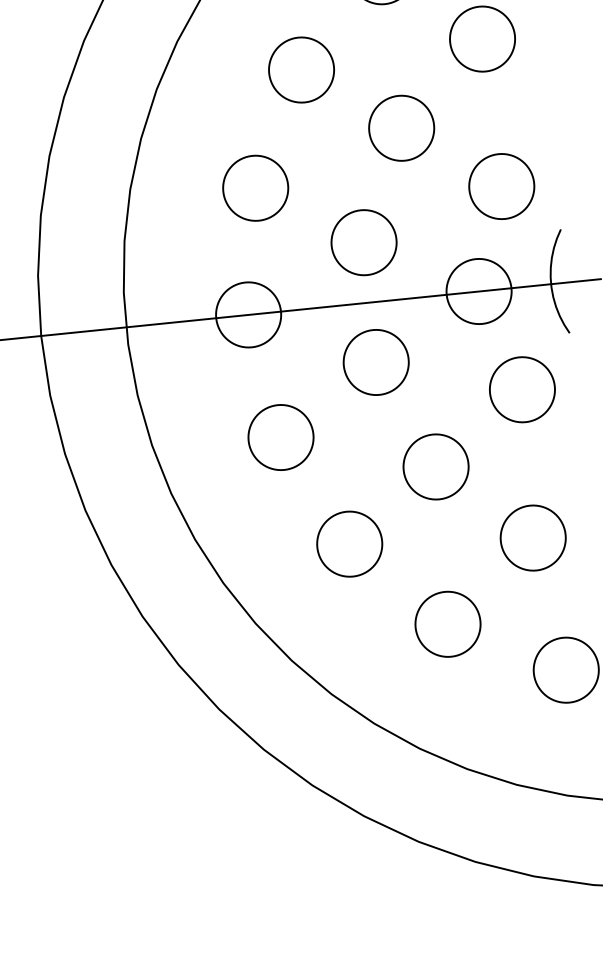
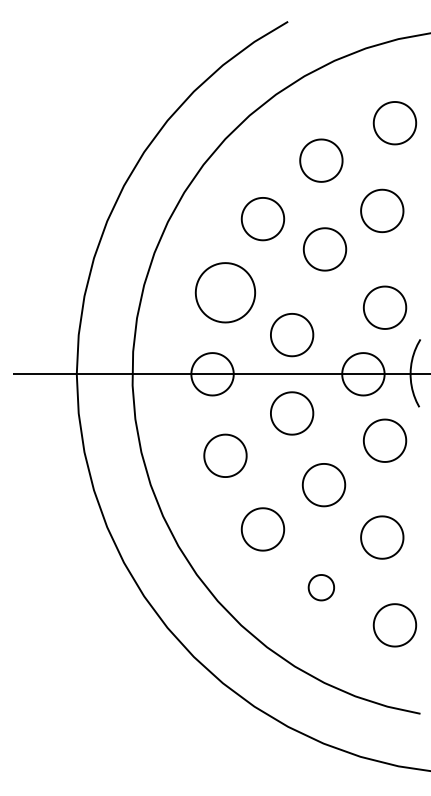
part: (400, 128) -> (324, 249), moved
part: (255, 187) -> (225, 292), size x1.4
part: (448, 623) -> (321, 587), size x0.6

